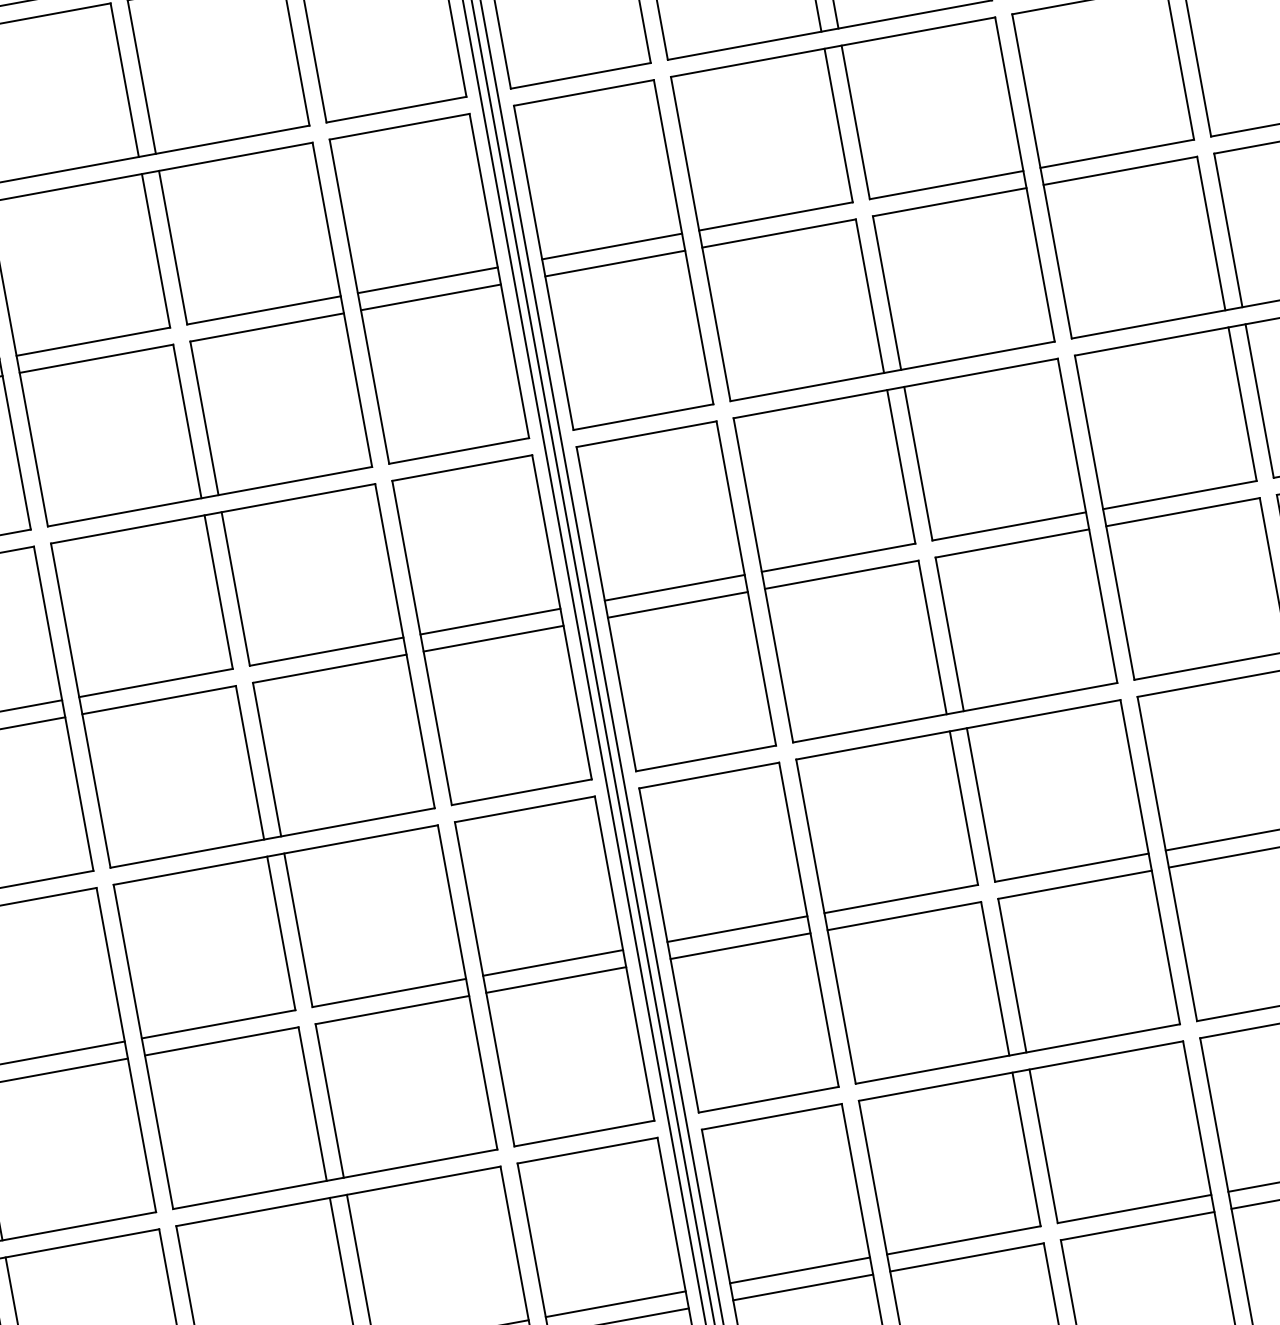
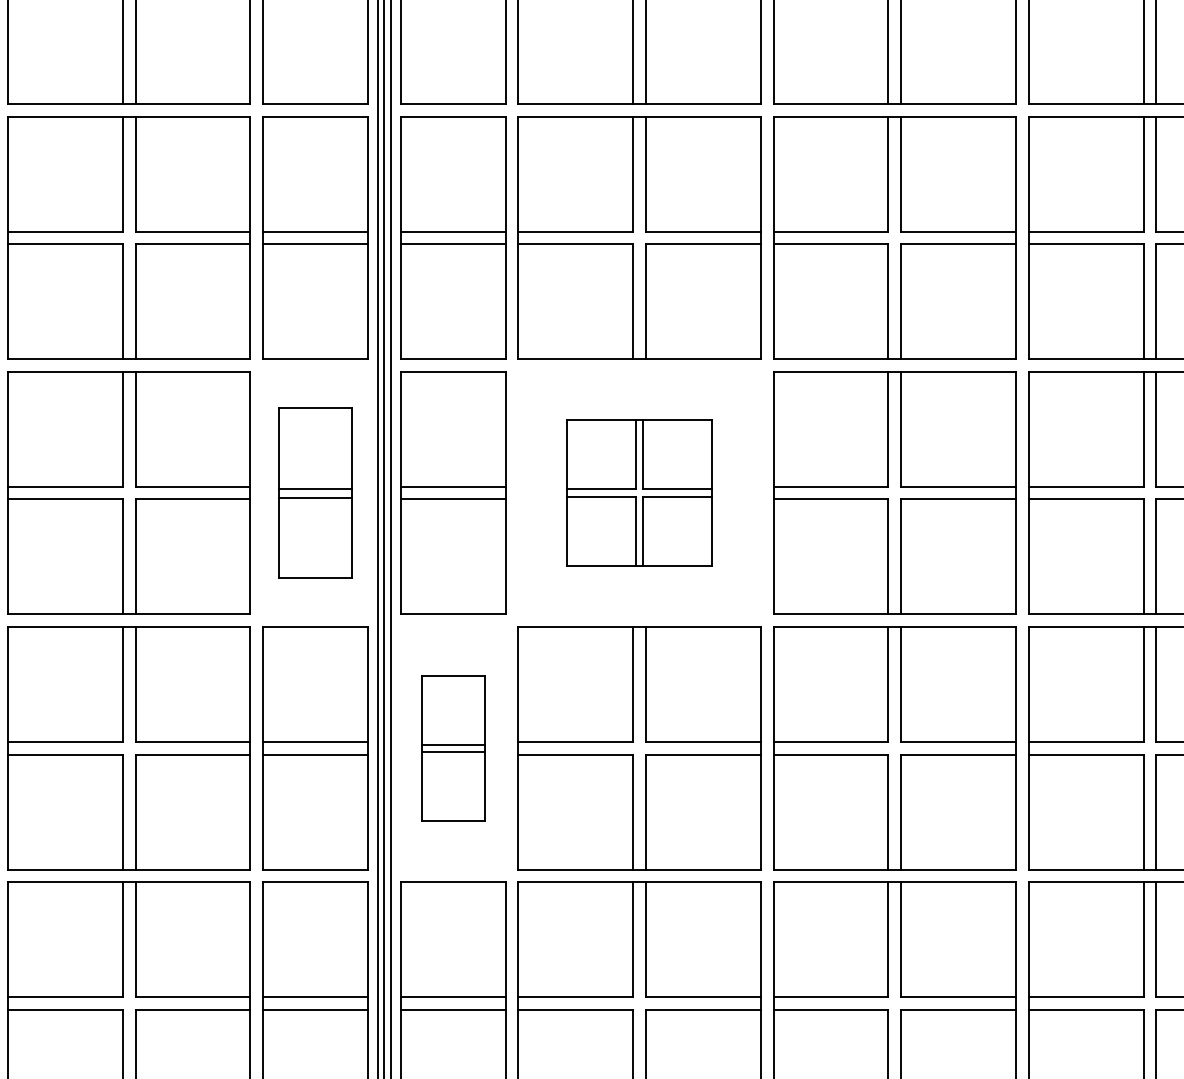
part: (925, 549) -> (639, 492), size x0.6
part: (491, 629) -> (315, 492), size x0.7
part: (739, 937) -> (453, 748), size x0.6

